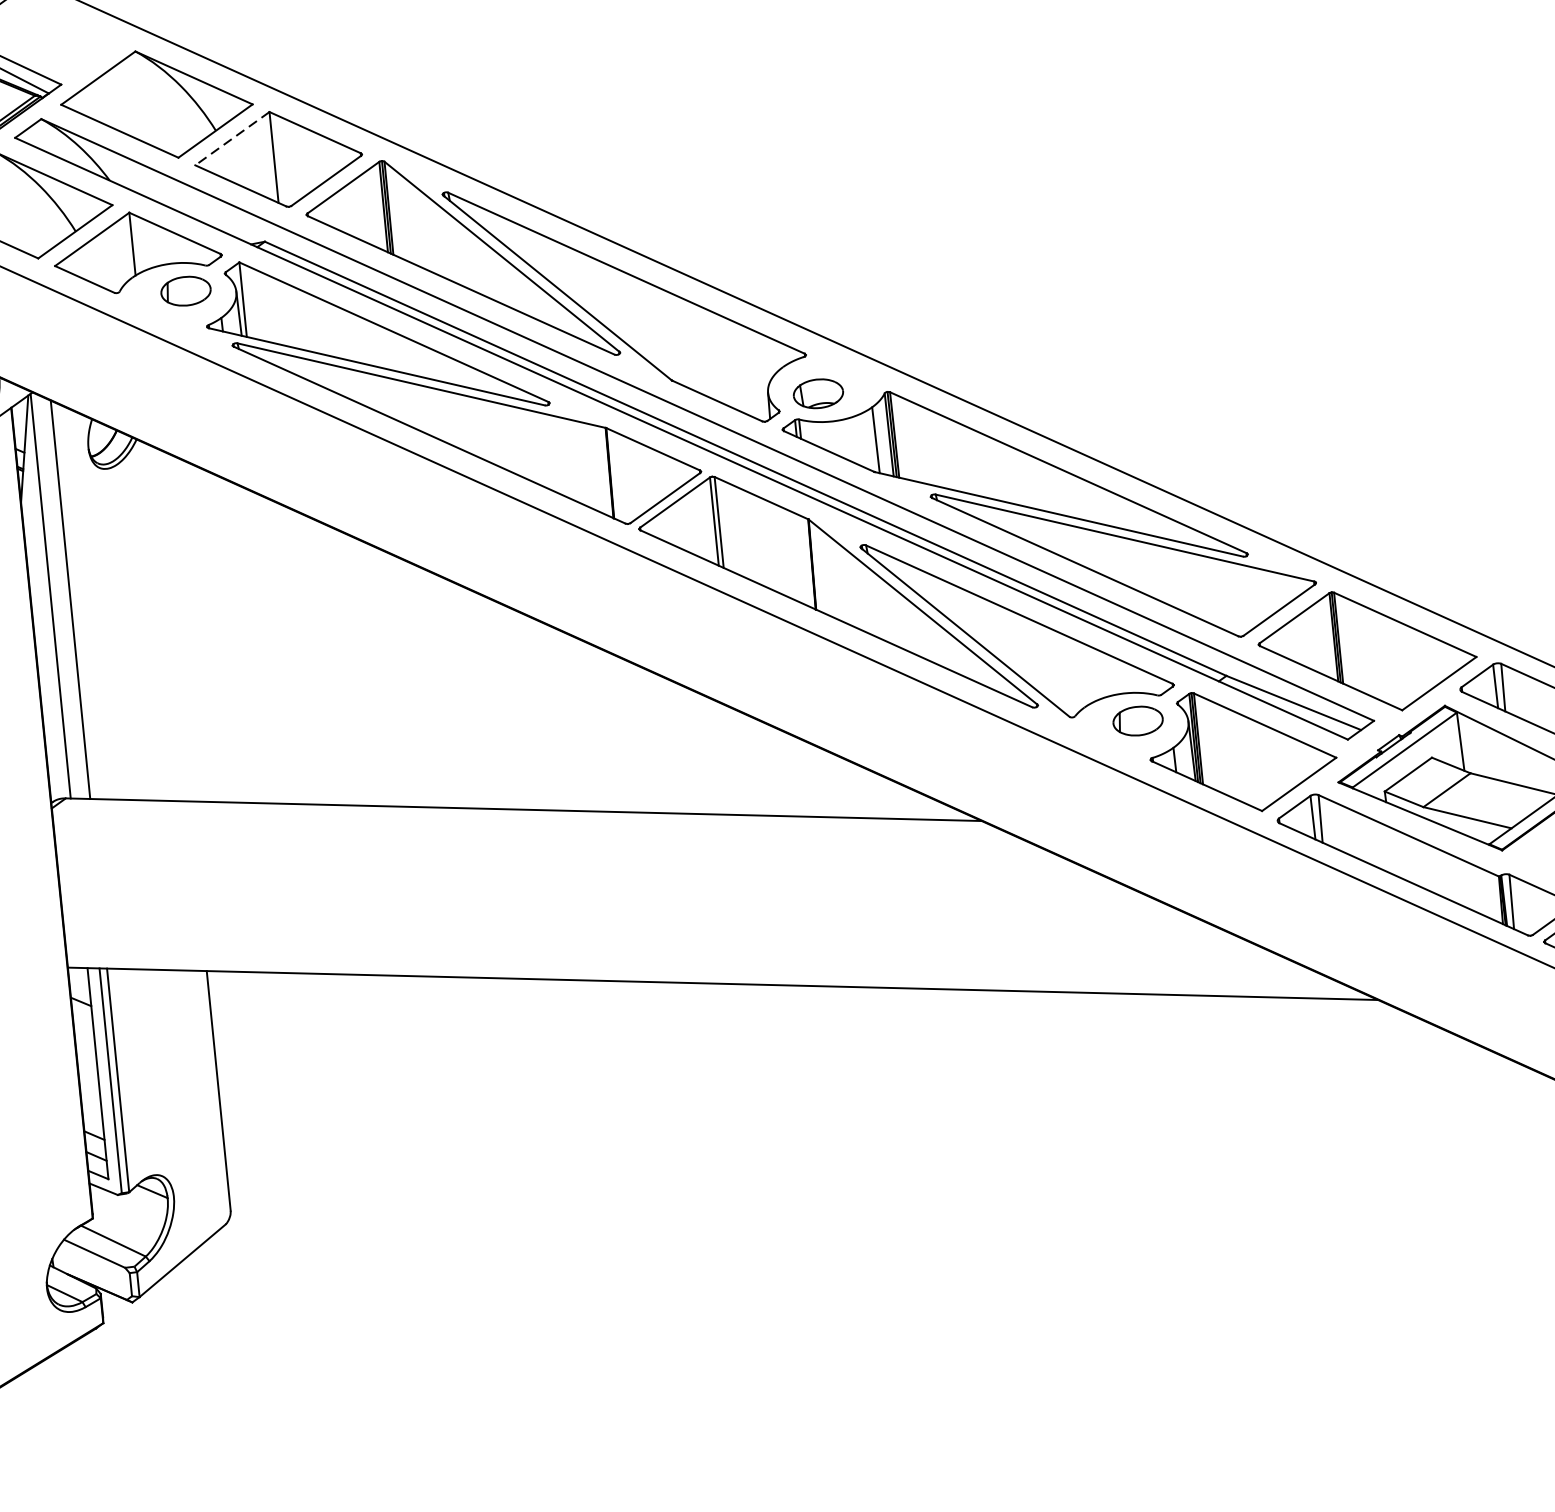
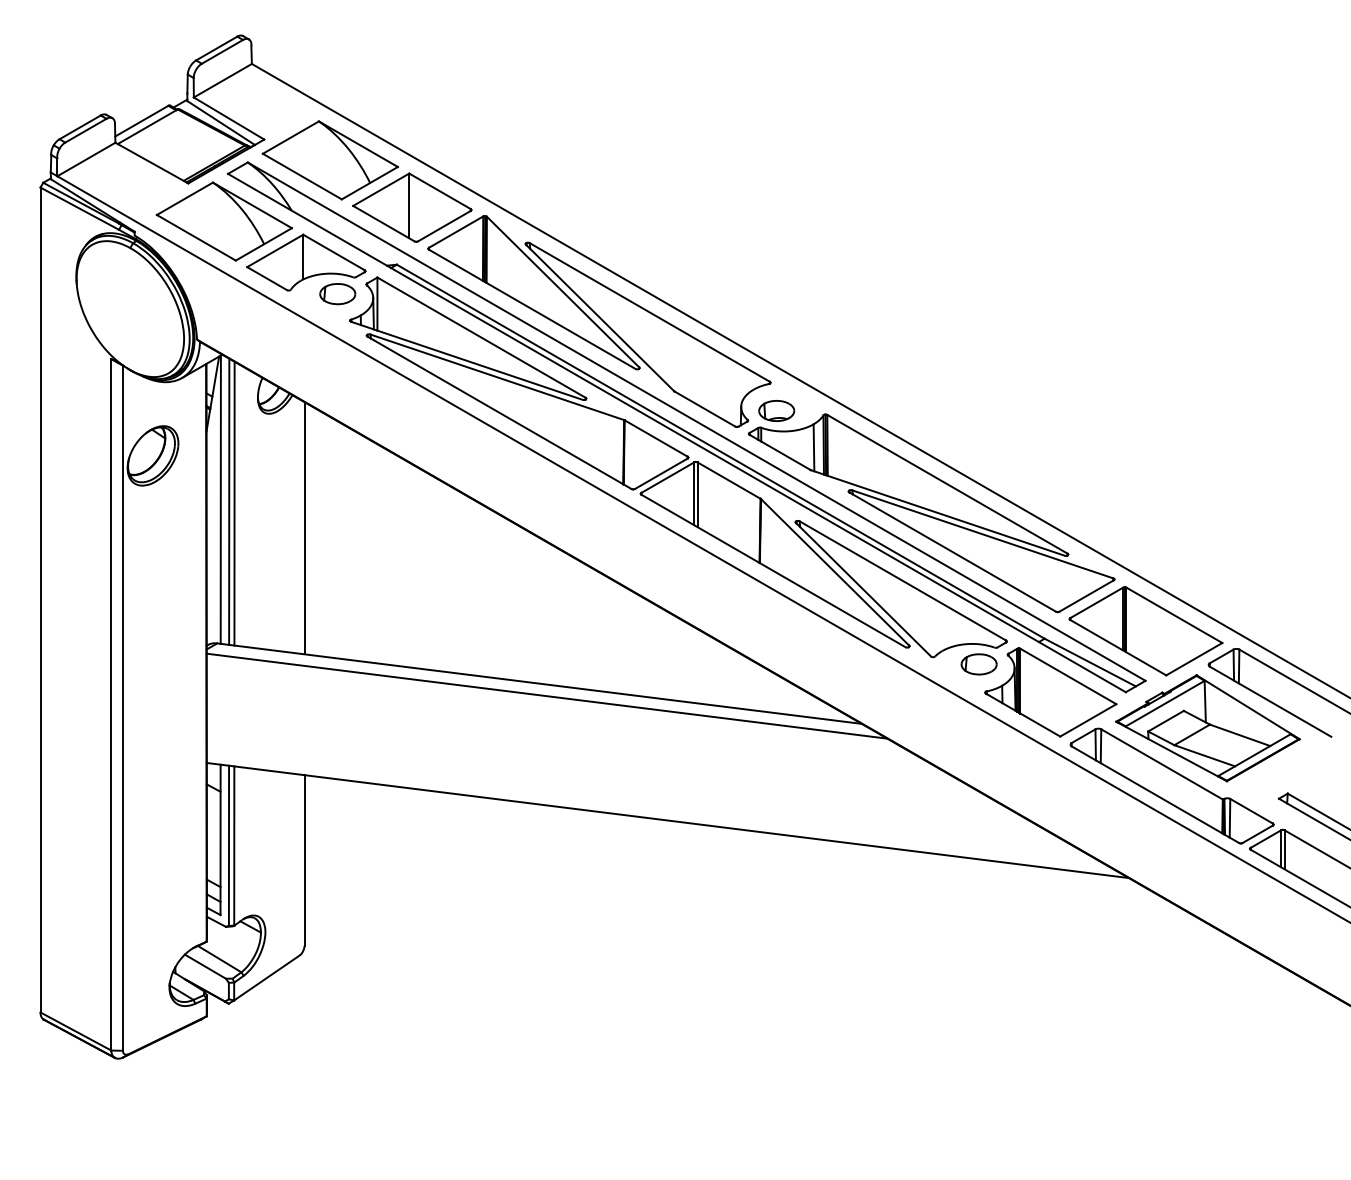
line: (231, 139) -> (380, 190), dashed -> solid
line: (63, 597) -> (229, 501), added
line: (172, 624) -> (304, 528), added
line: (535, 825) -> (546, 695), added

